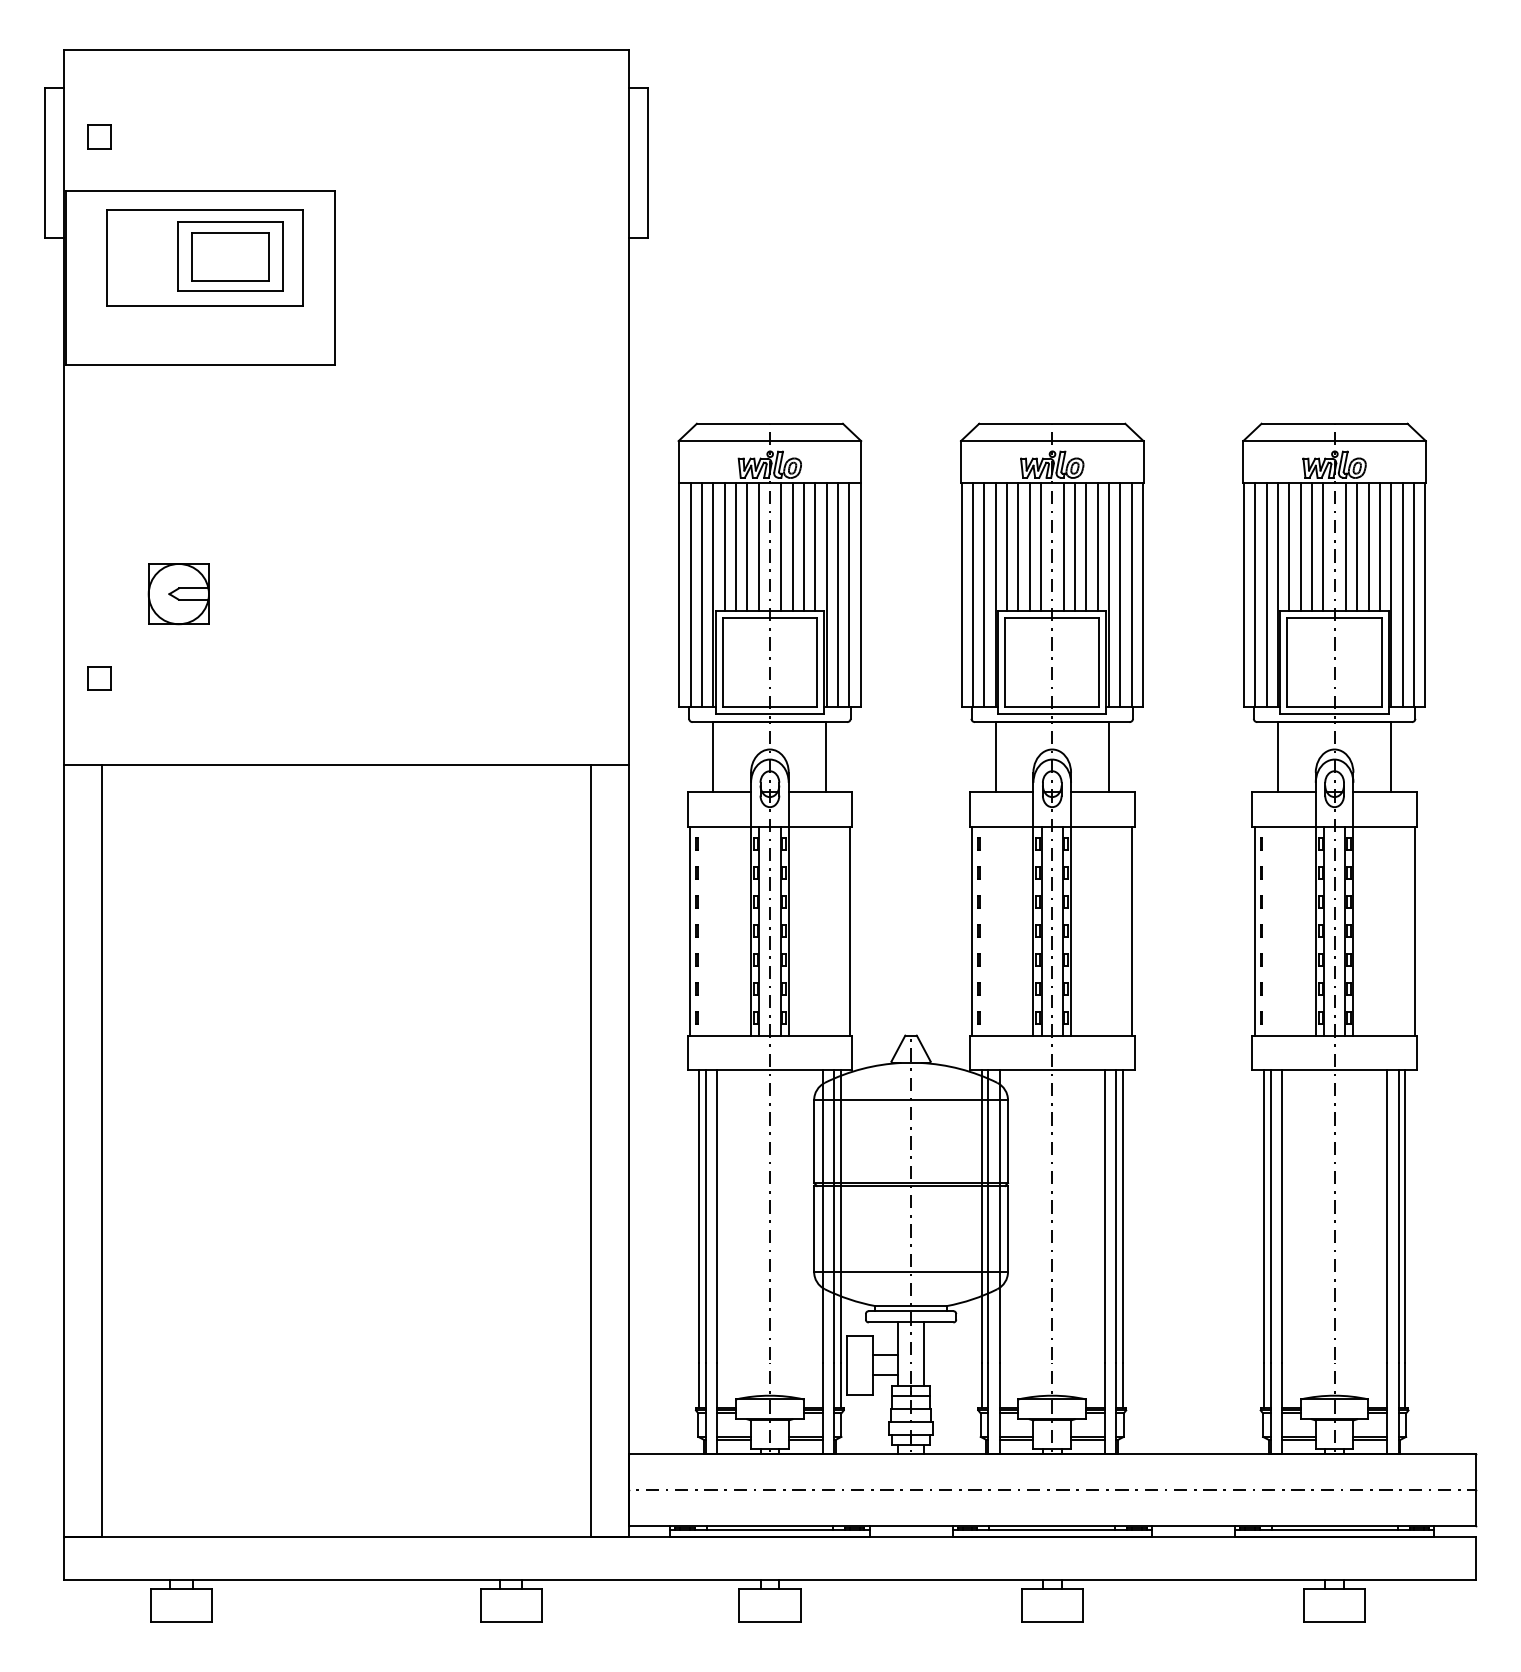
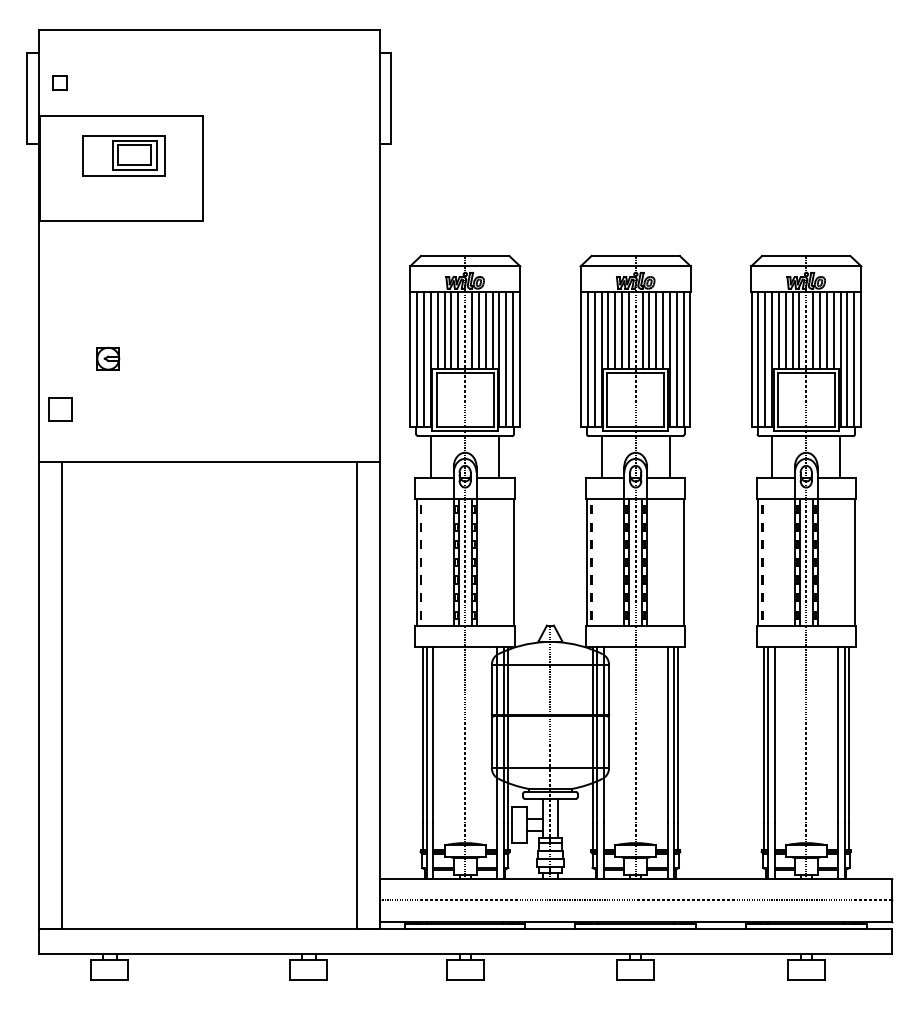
part: (204, 257) -> (123, 155), size x0.7
part: (179, 593) -> (108, 358), size x0.6
part: (98, 677) -> (59, 409), size x1.6

